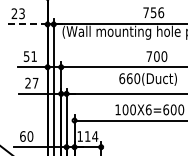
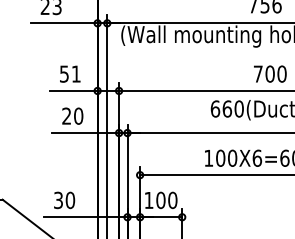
line: (26, 24) -> (64, 23), dashed -> solid
text: (35, 82) -> (78, 115), 27 -> 20
text: (22, 136) -> (57, 200), 60 -> 30
text: (91, 136) -> (166, 200), 114 -> 100

